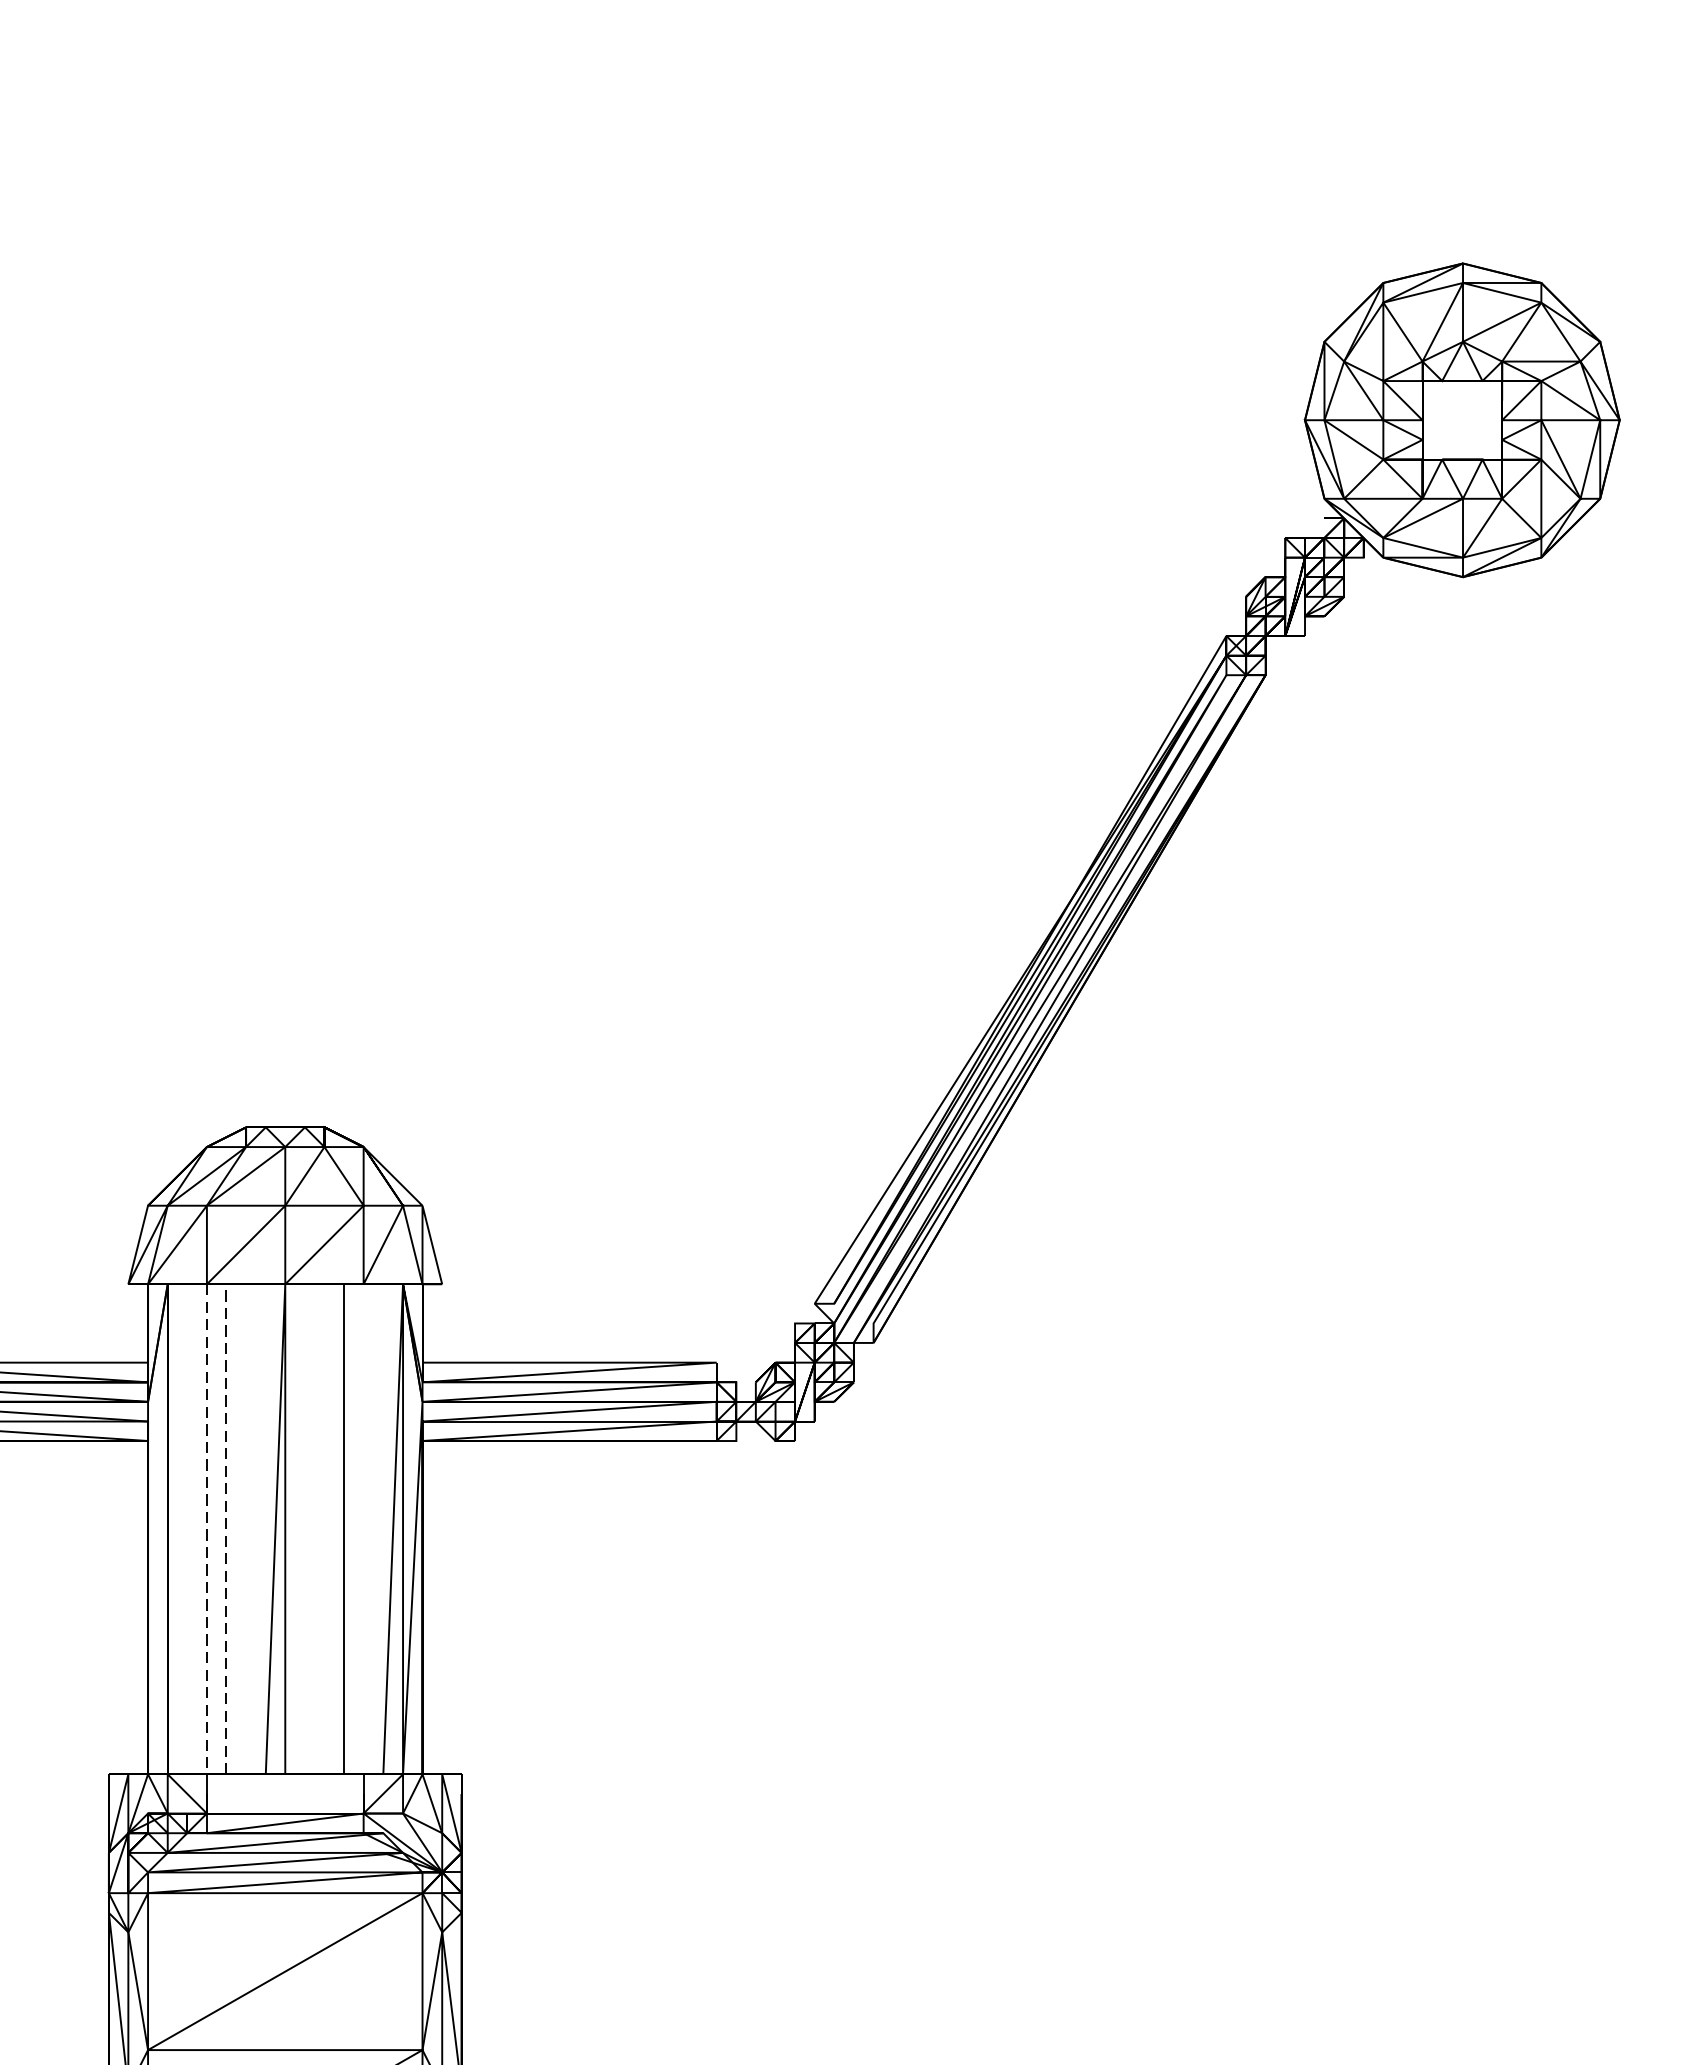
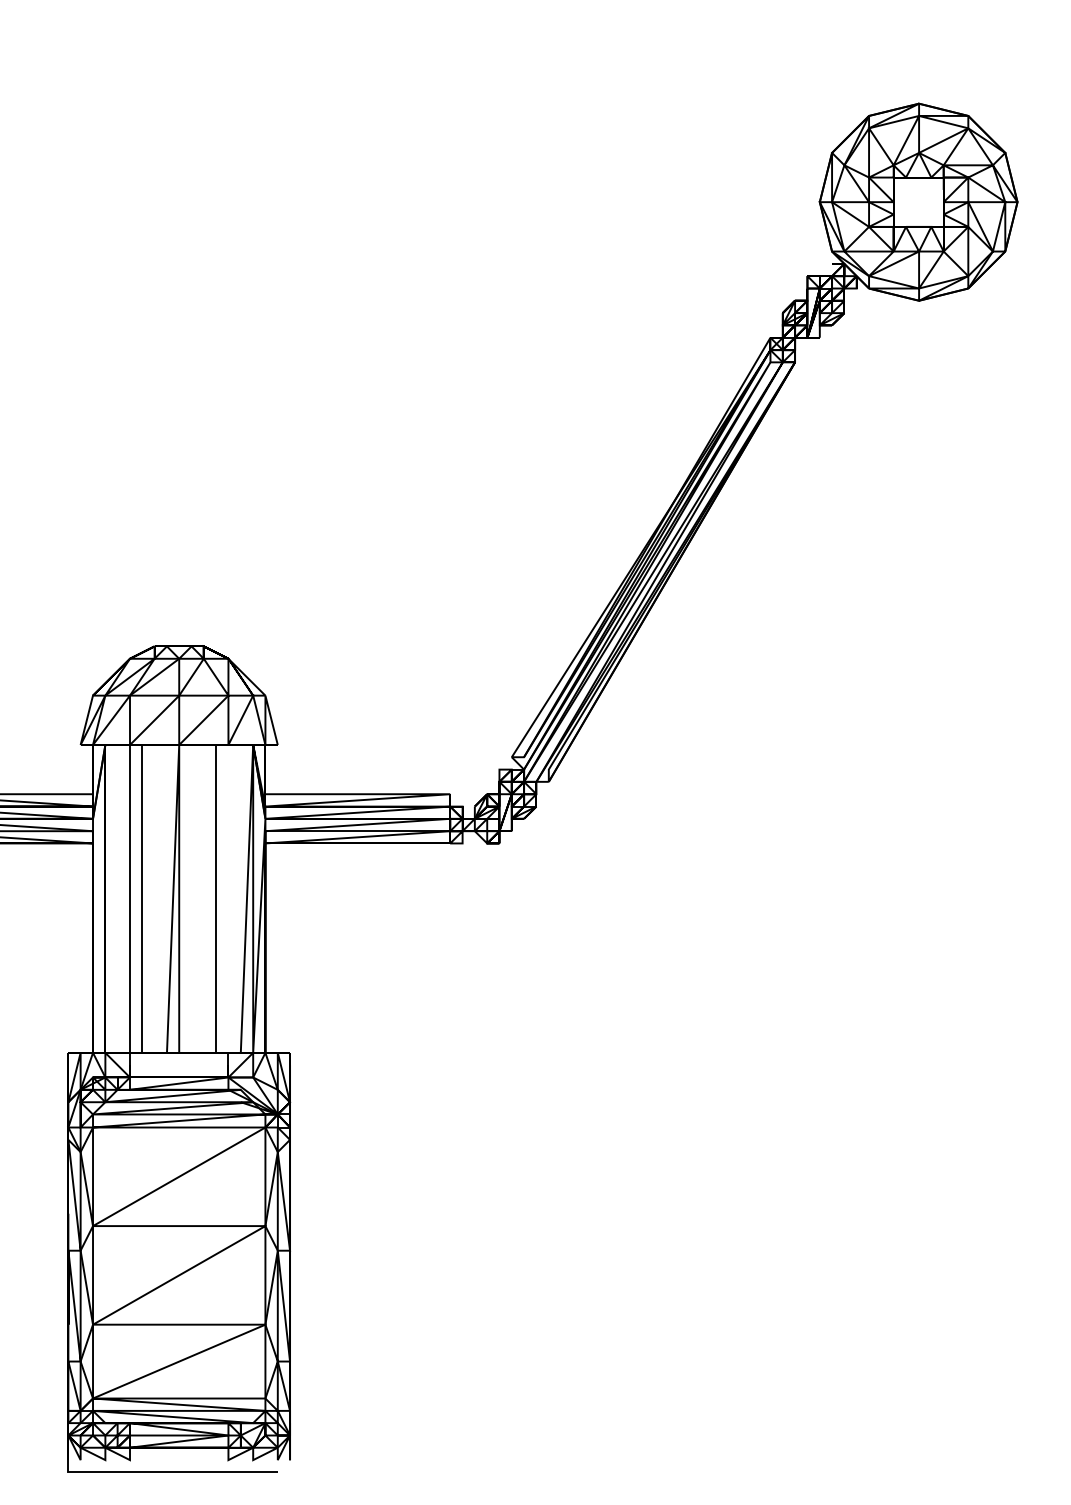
line: (207, 1528) -> (130, 898), dashed -> solid
line: (226, 1528) -> (142, 898), dashed -> solid

